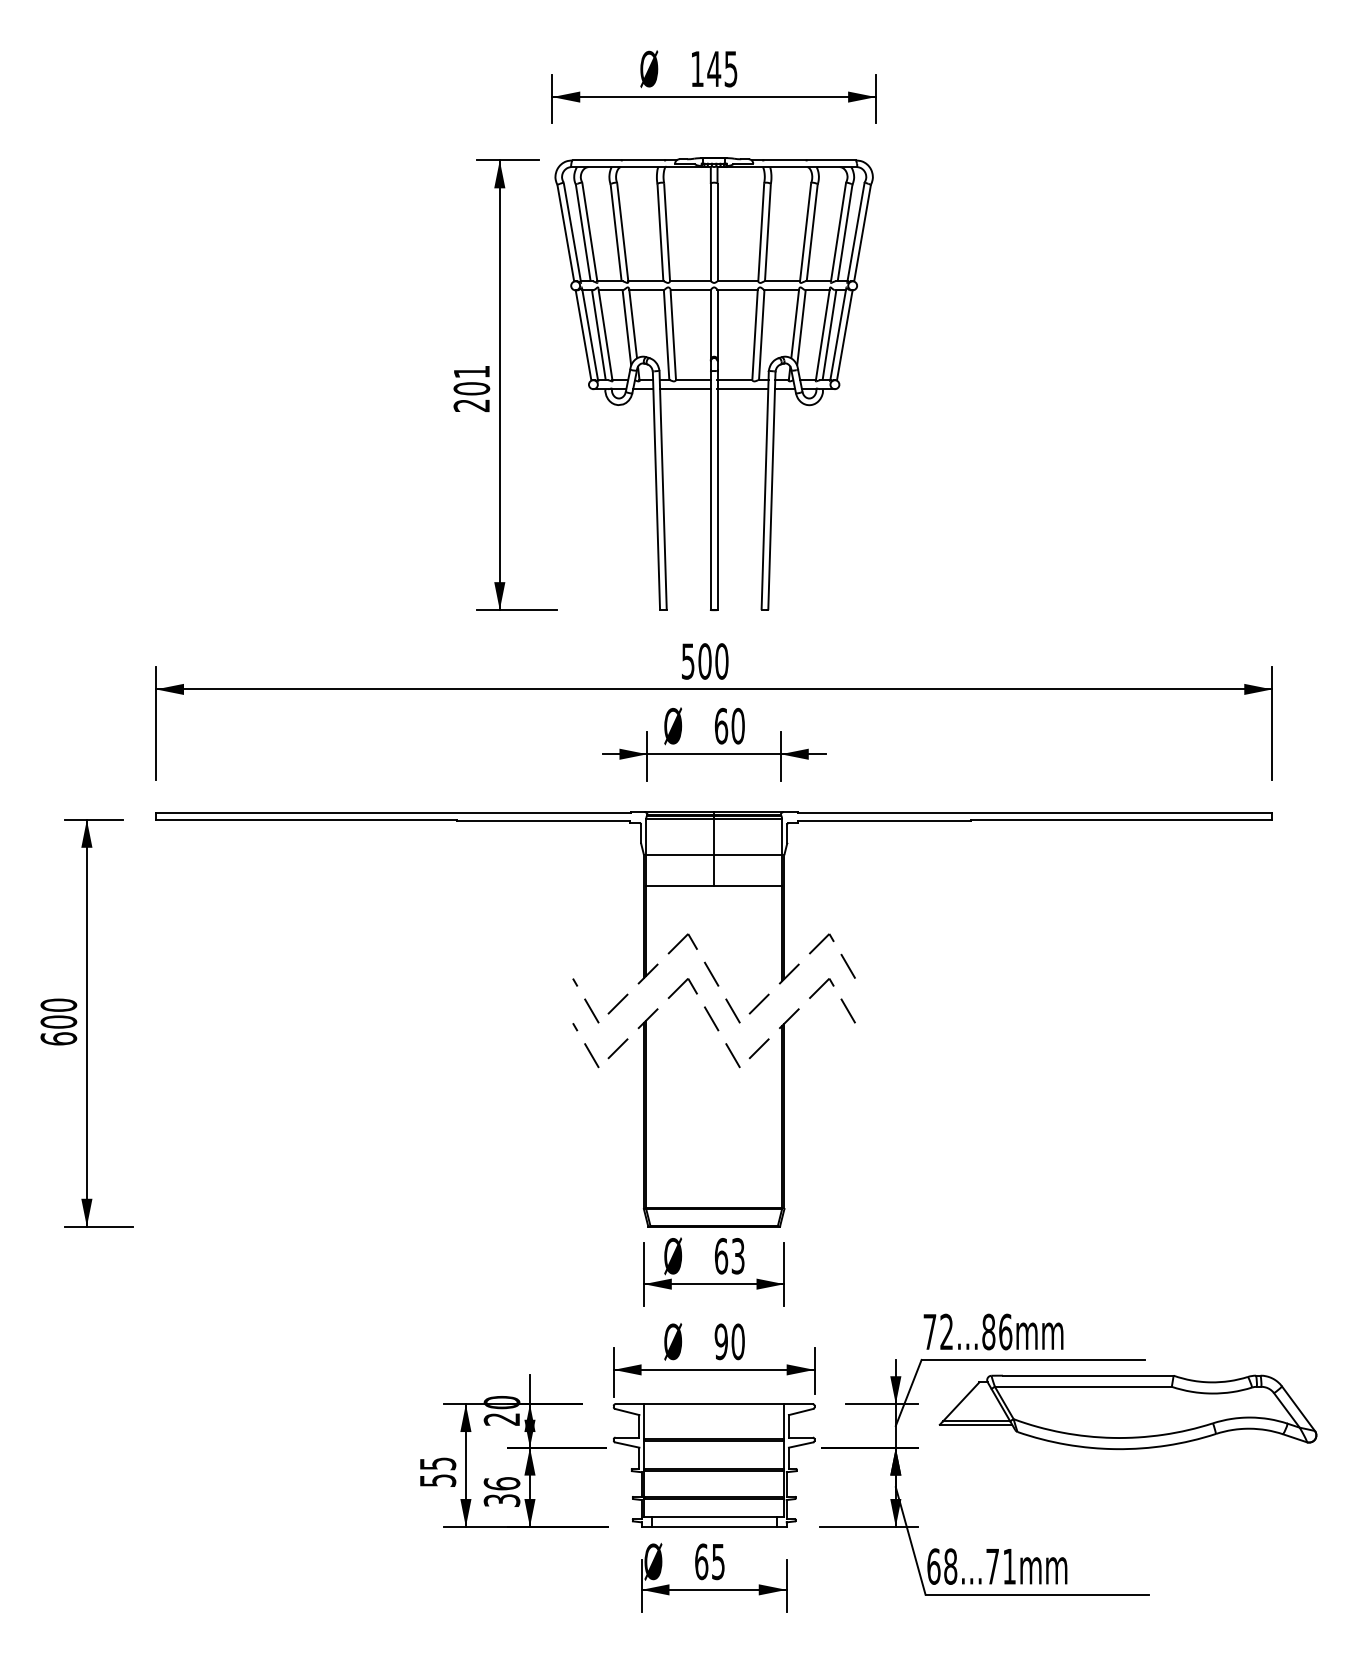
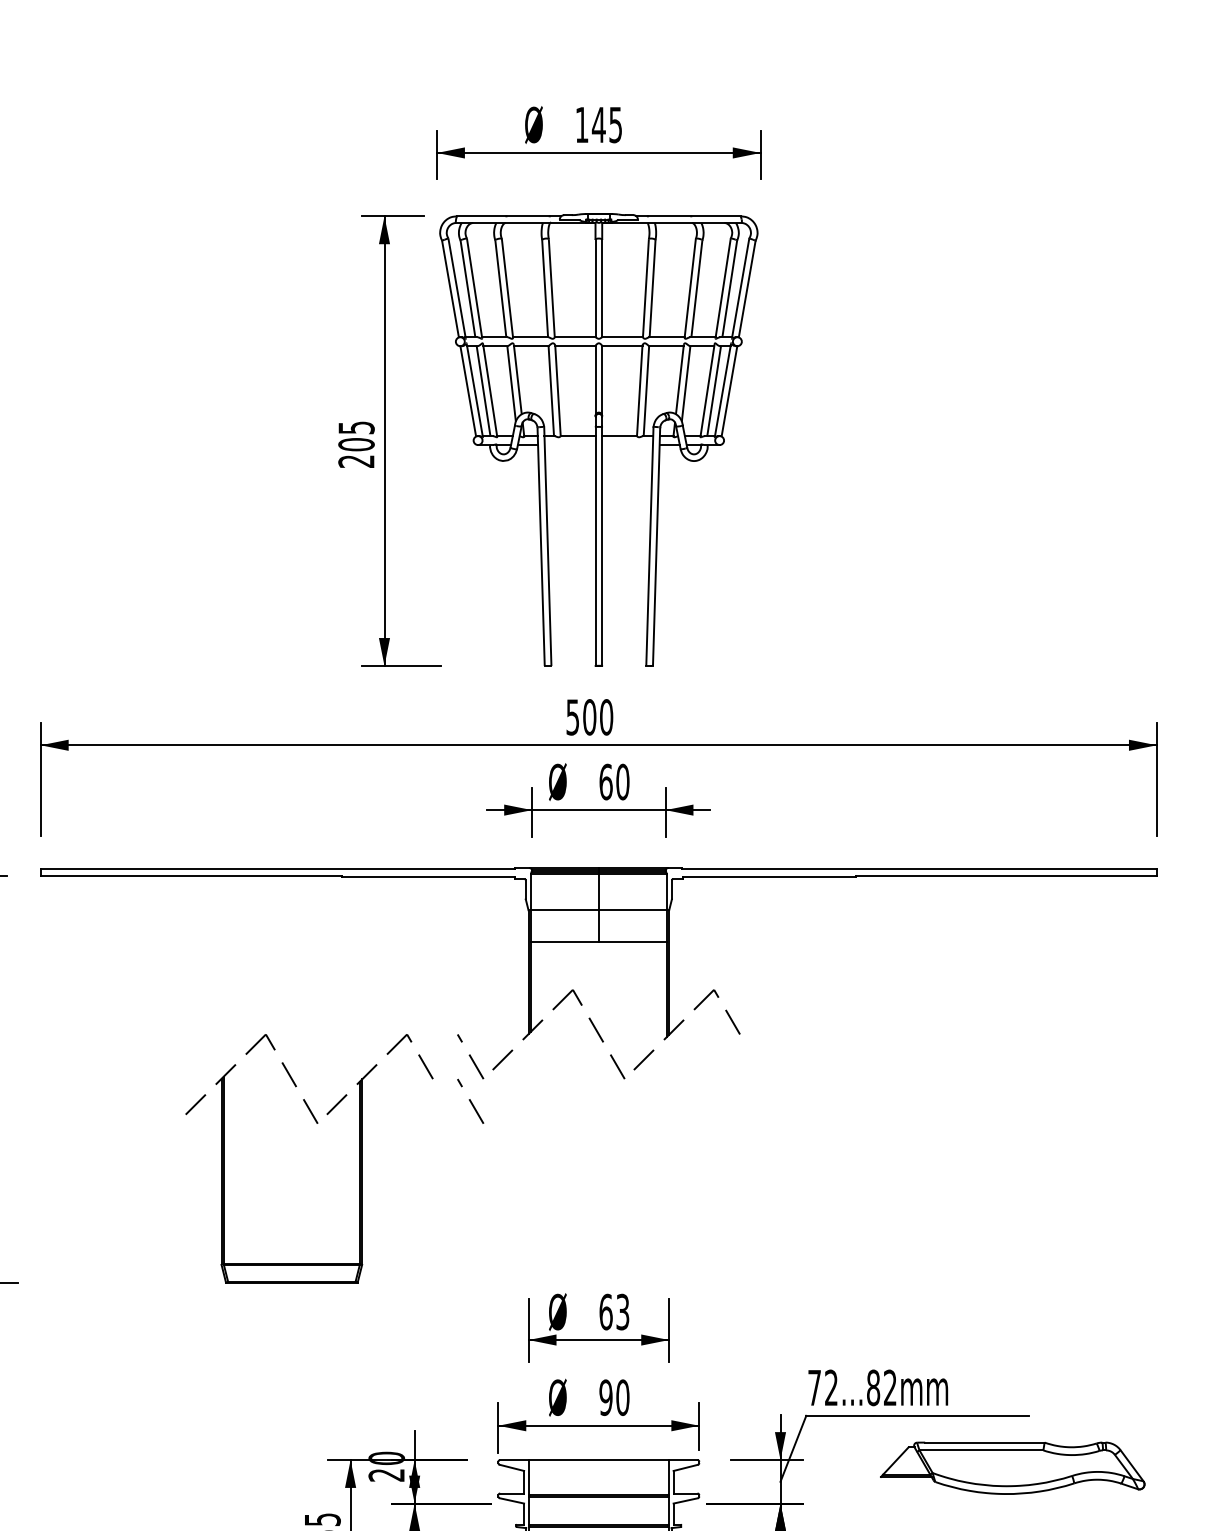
text: (472, 371) -> (357, 427), 201 -> 205
line: (684, 389) -> (569, 445), removed
line: (742, 389) -> (627, 445), removed
part: (739, 1068) -> (317, 1124), moved
text: (1005, 1331) -> (890, 1387), 72...86mm -> 72...82mm
part: (1127, 1412) -> (1012, 1468), size x0.7

